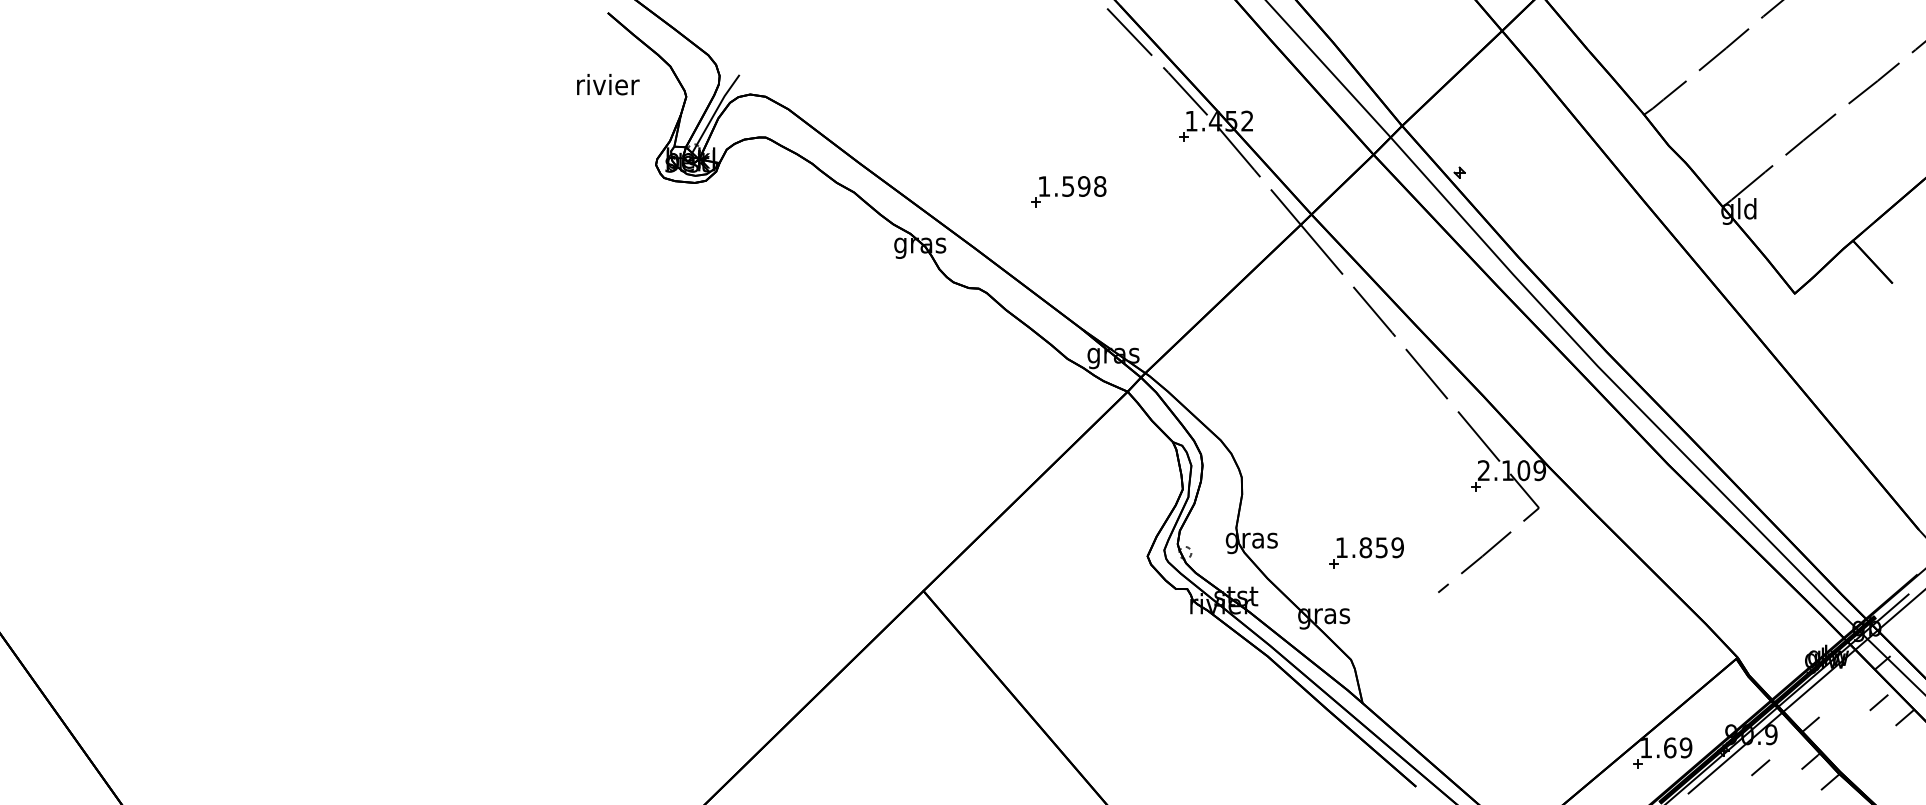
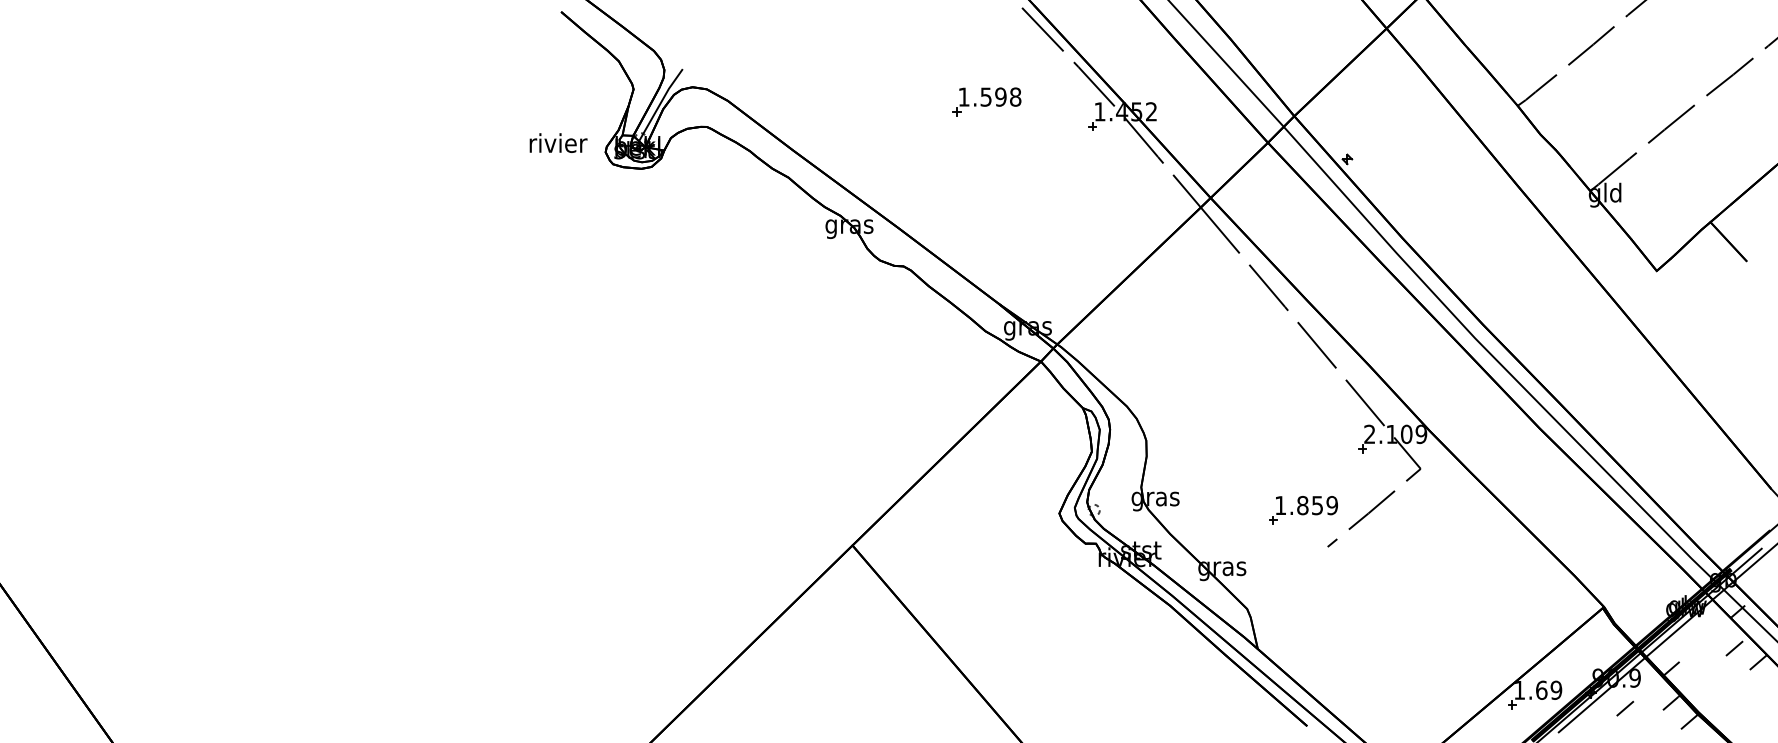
text: (608, 83) -> (558, 142), moved
part: (1068, 191) -> (986, 101), moved
part: (1366, 553) -> (1303, 510), moved

